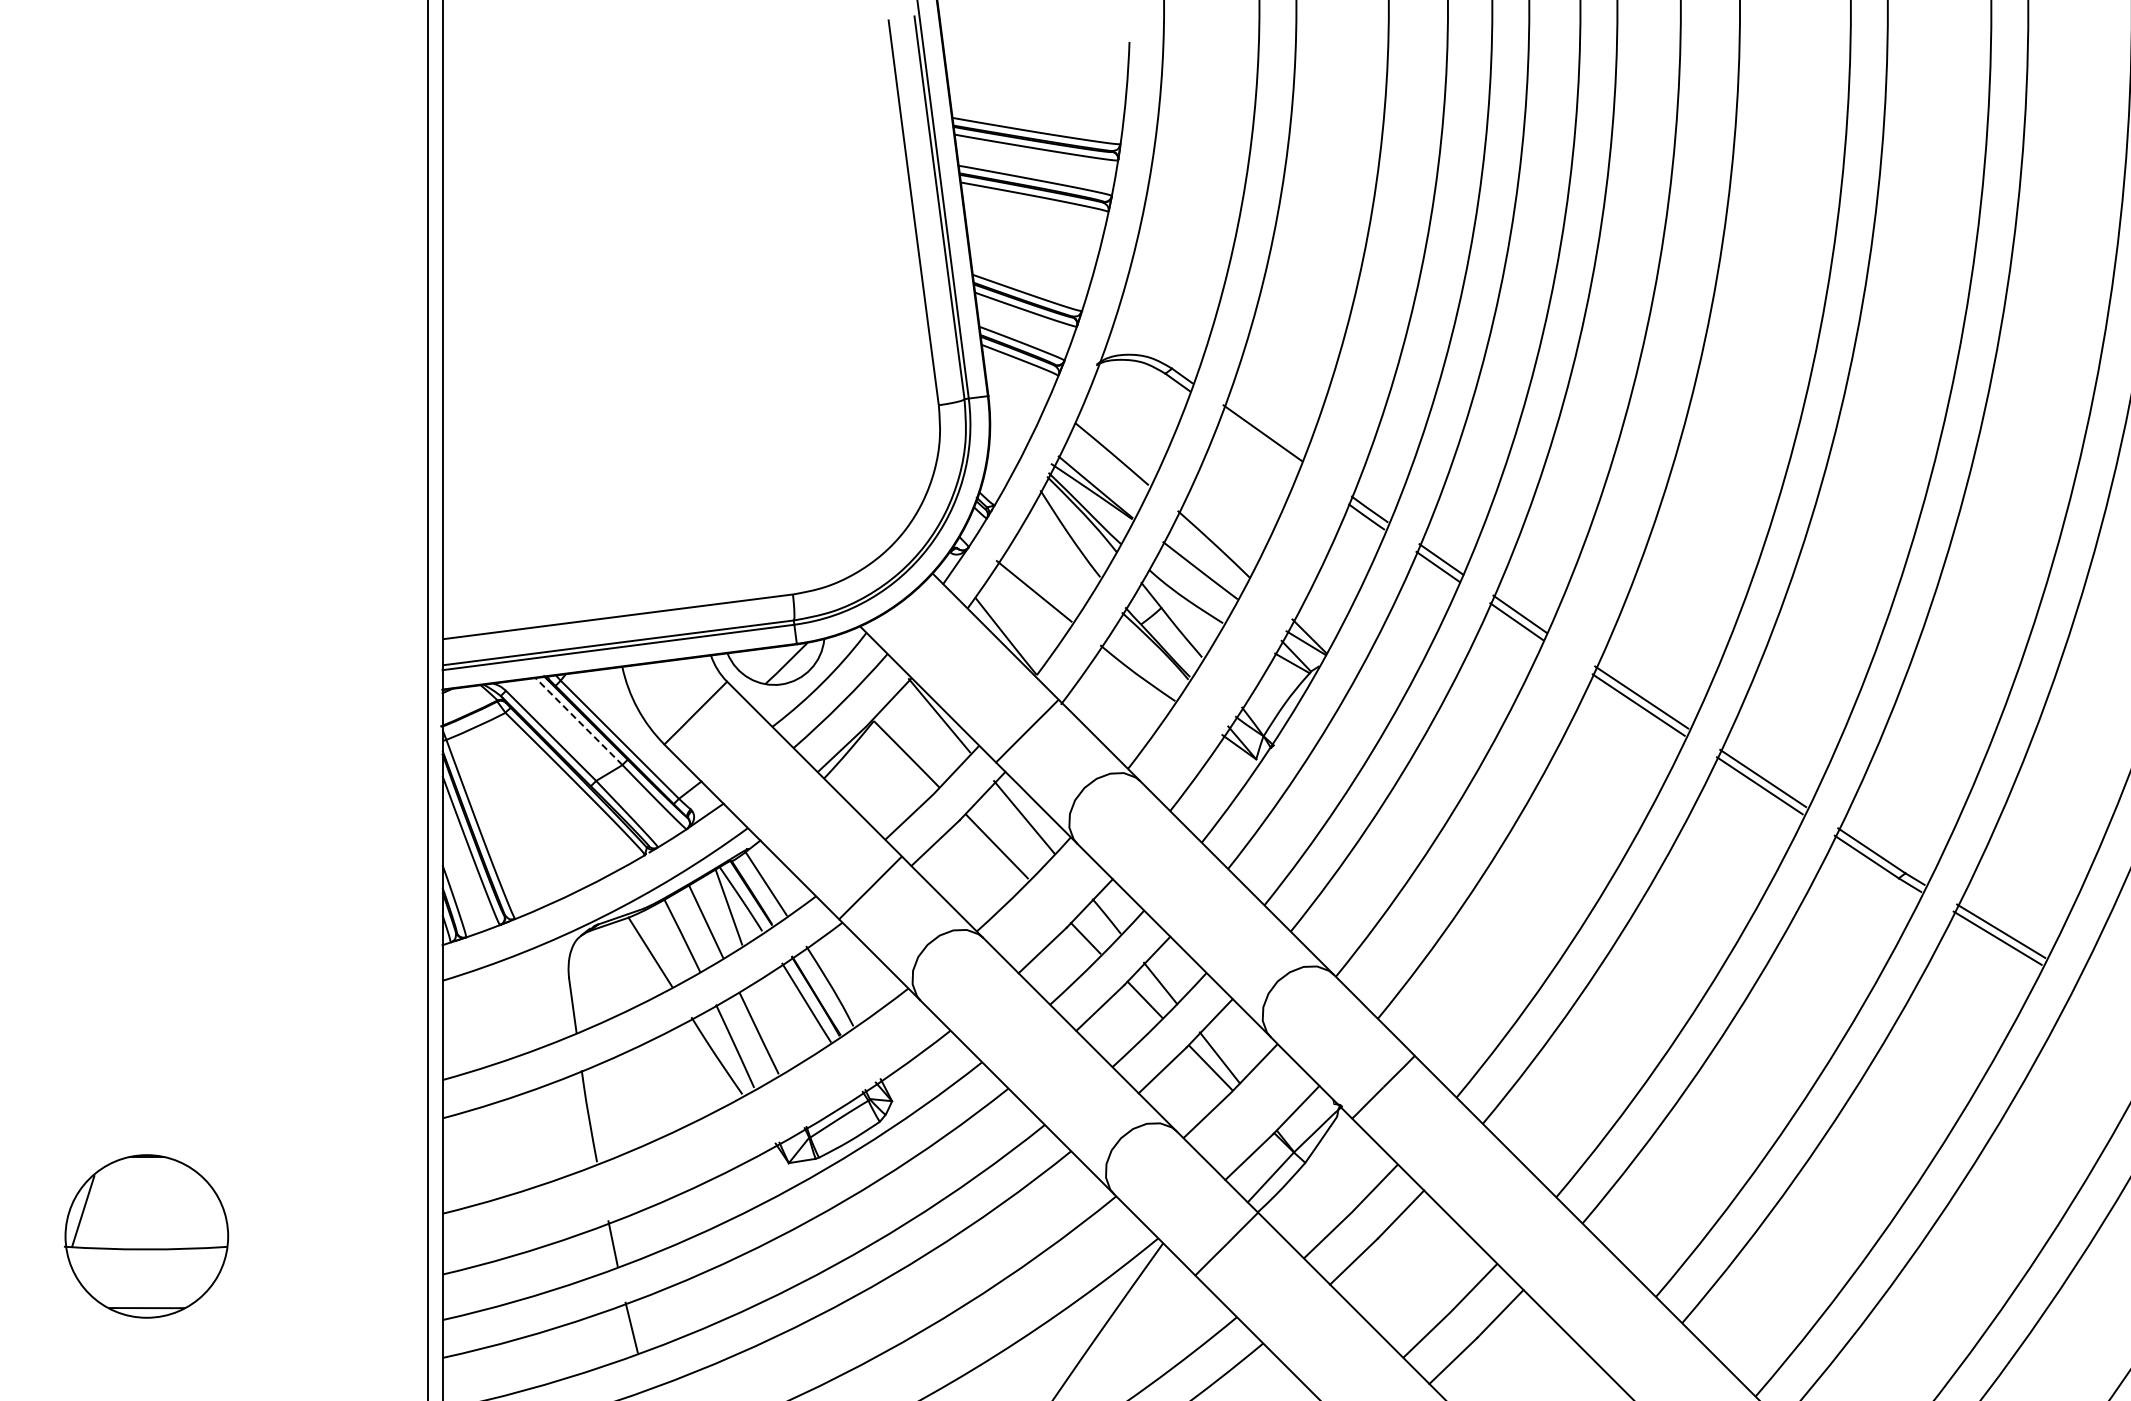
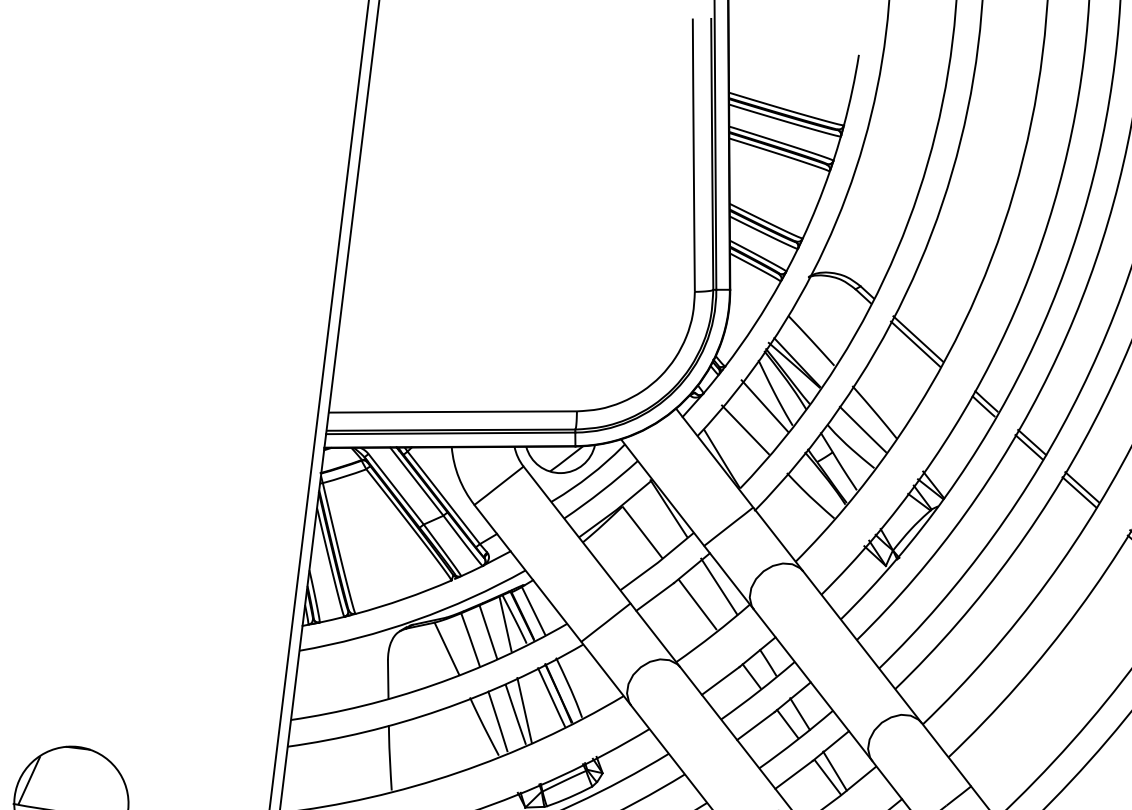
line: (1259, 440) -> (915, 343), added
line: (1057, 554) -> (764, 406), added
line: (578, 721) -> (416, 481), dashed -> solid
line: (770, 1025) -> (524, 710), added

